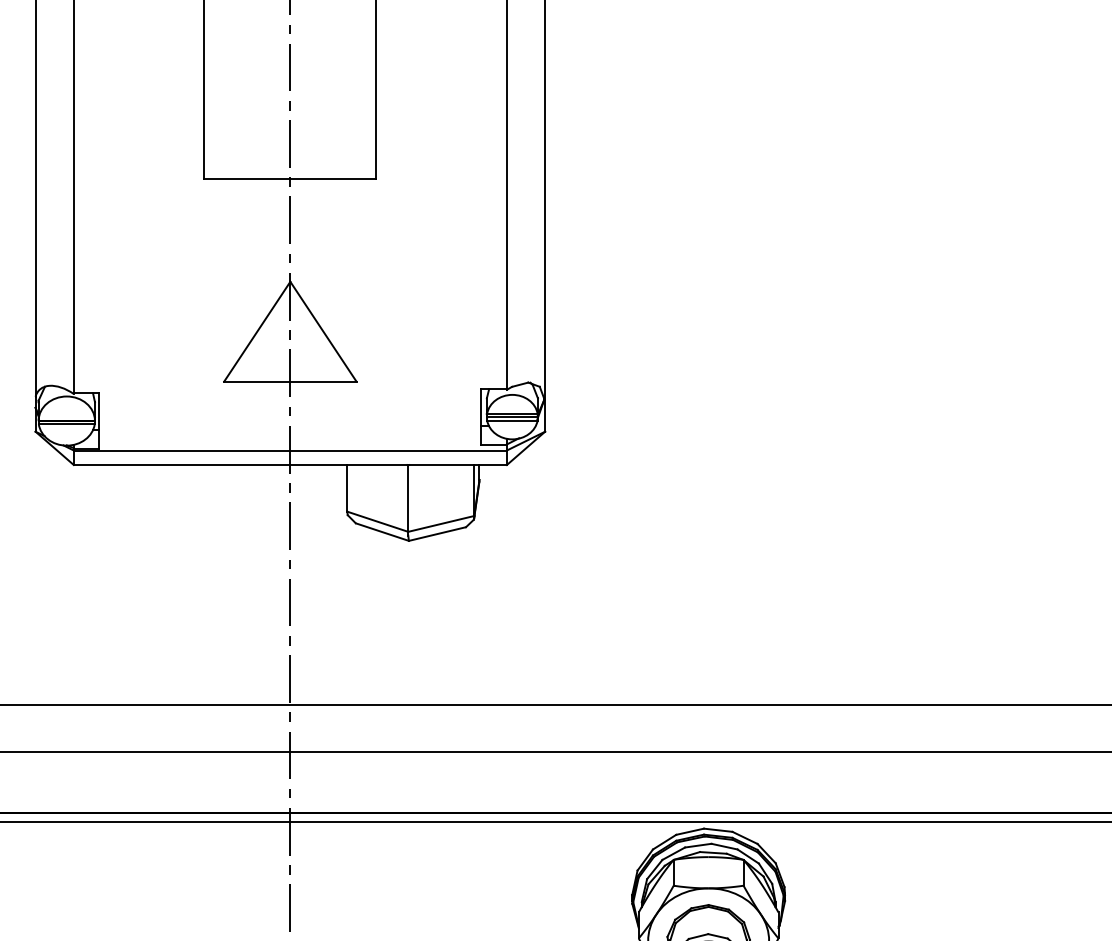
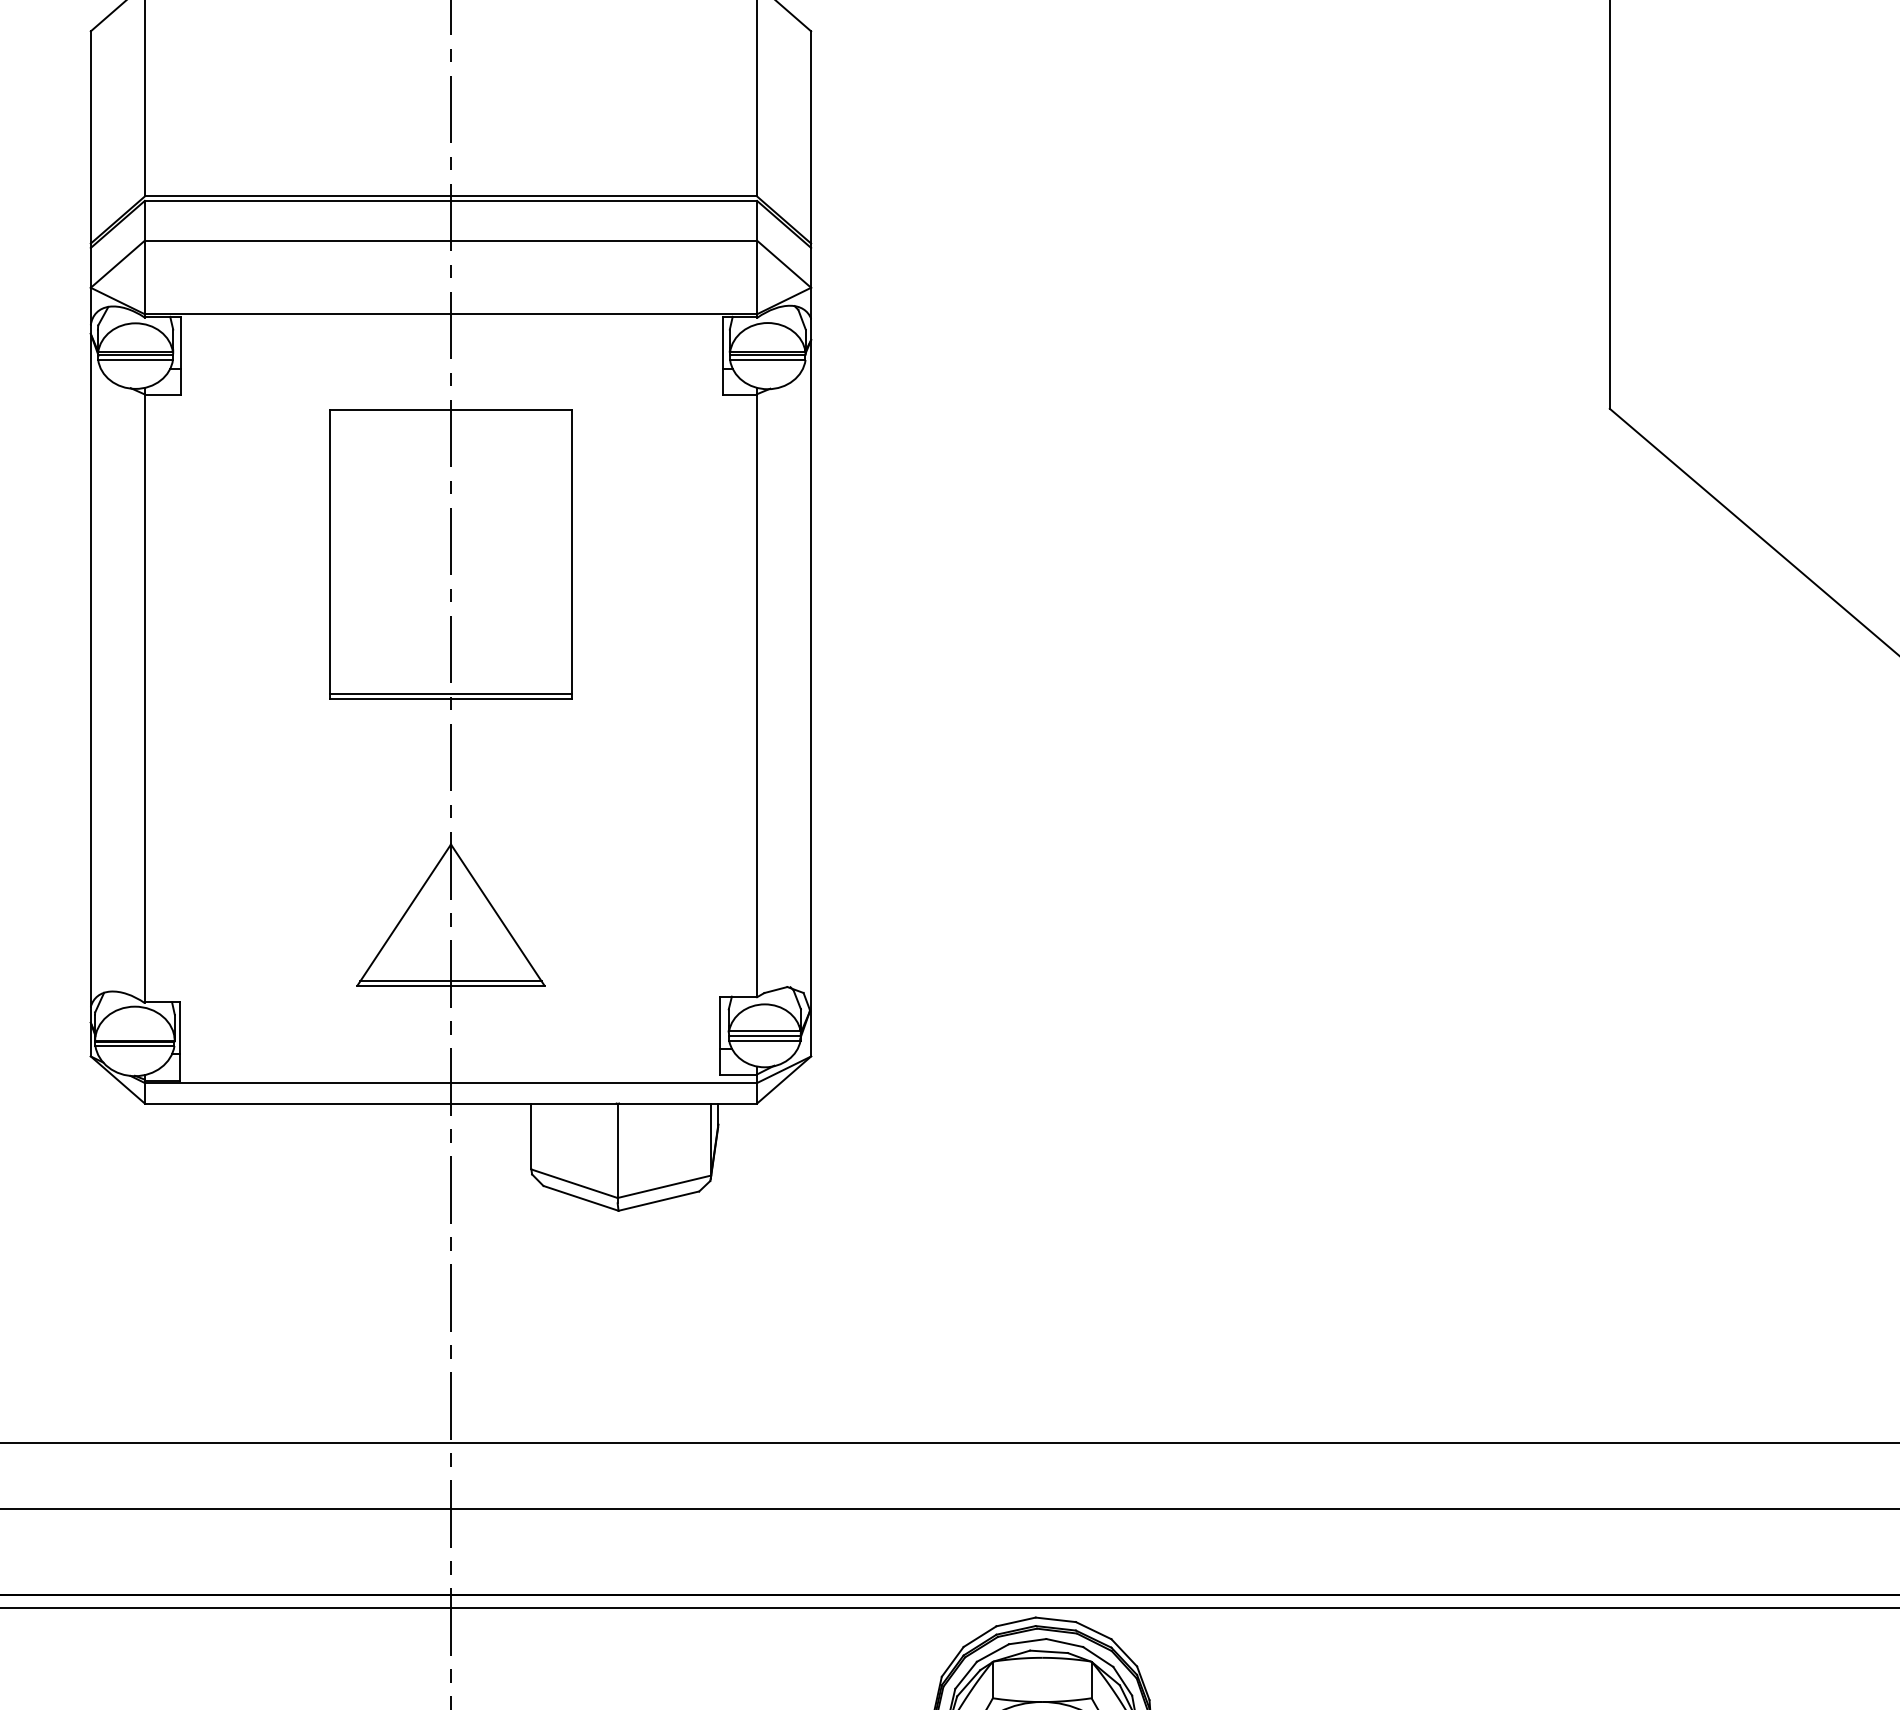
line: (290, 175) -> (450, 694), added
line: (290, 378) -> (450, 981), added

